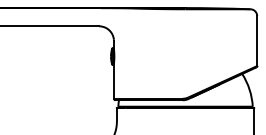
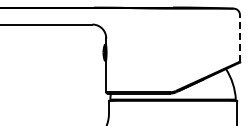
line: (256, 40) -> (239, 37), solid -> dashed

